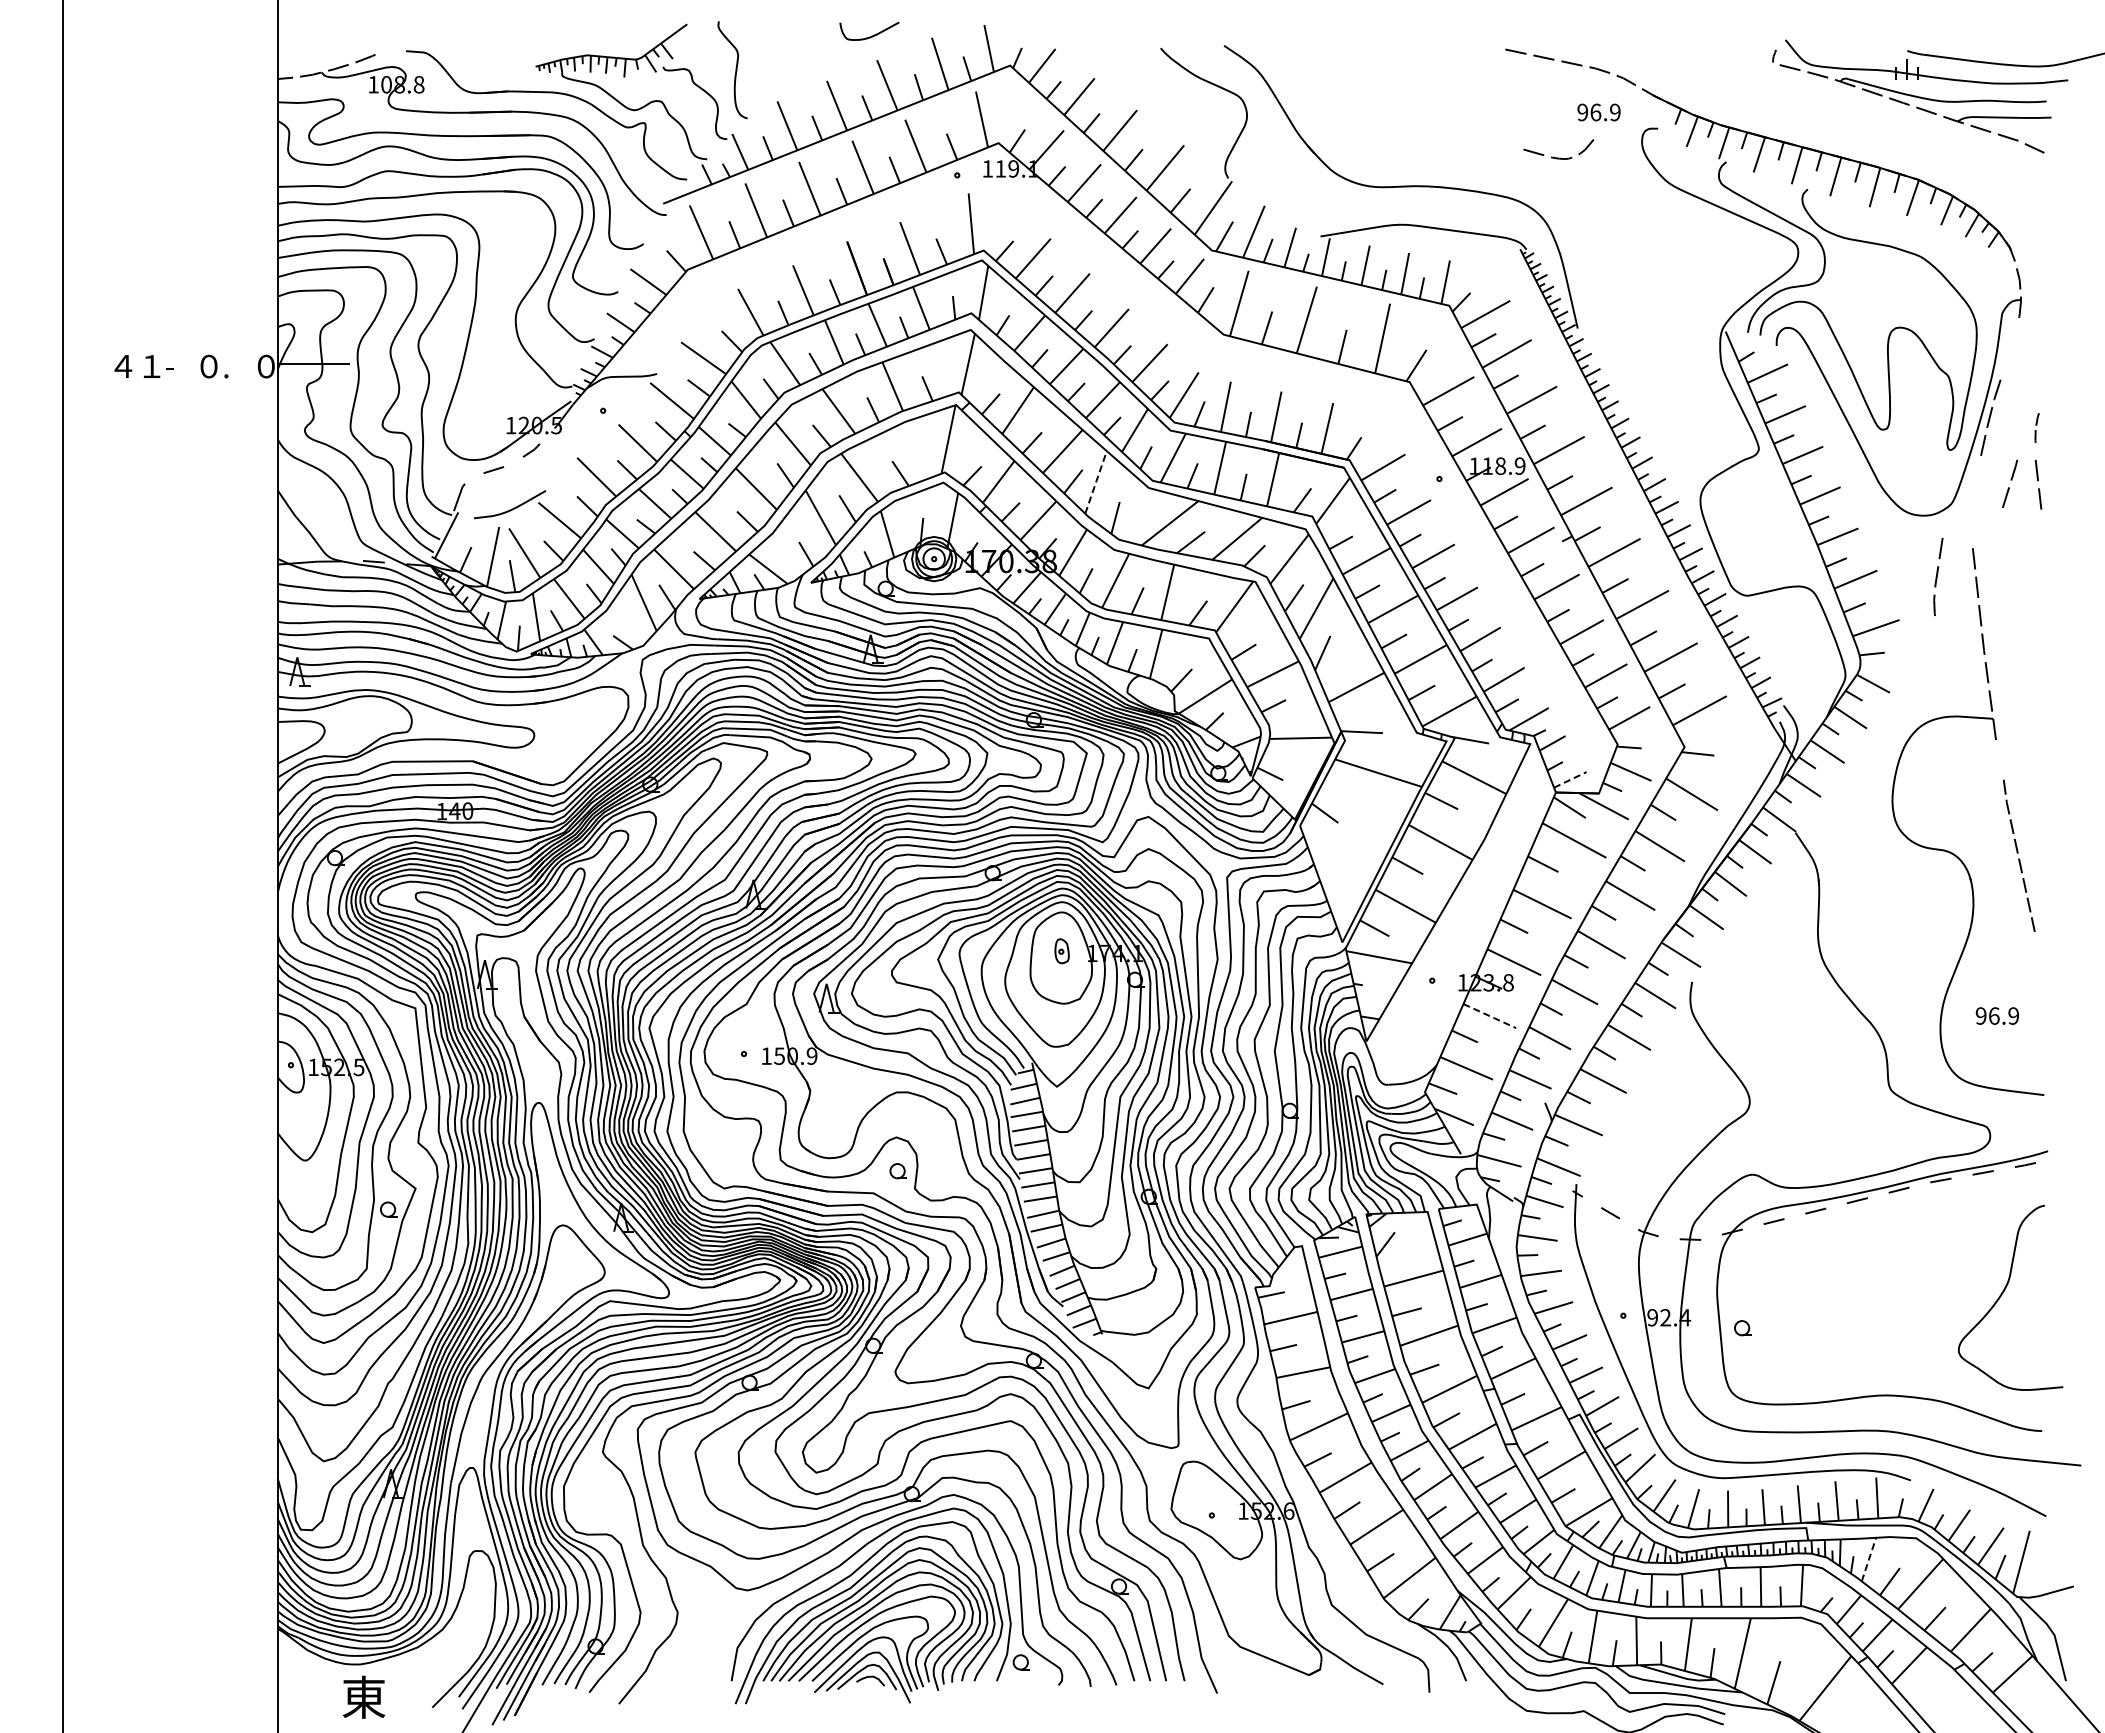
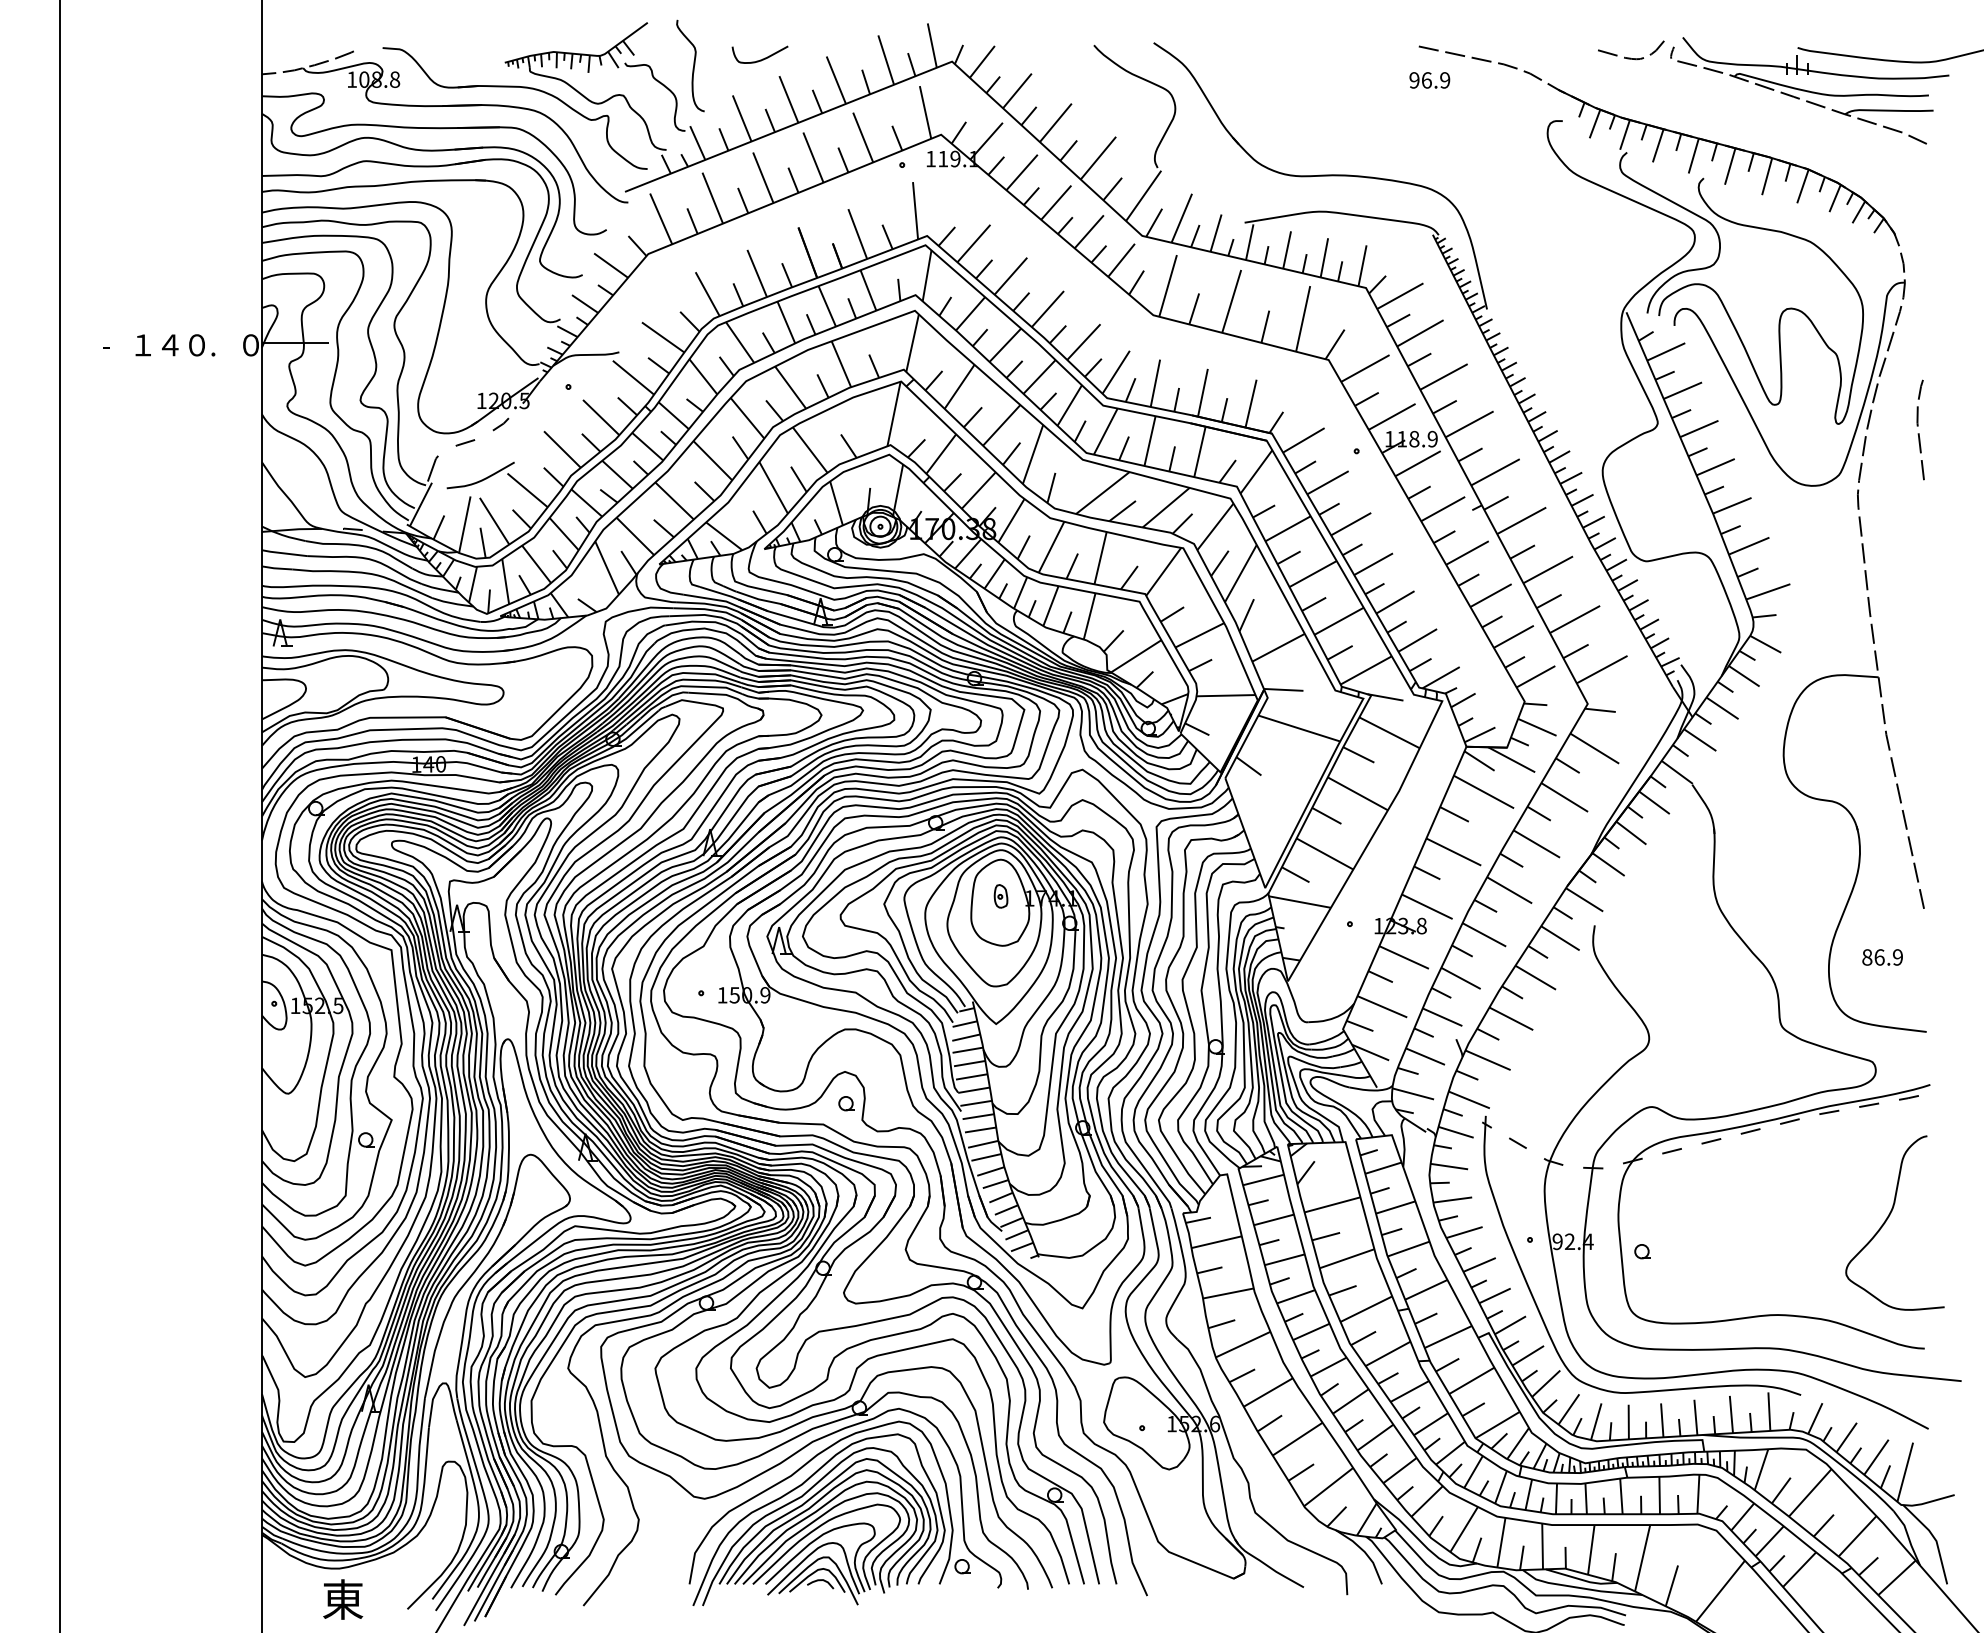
curve: (871, 35) -> (762, 58), moved
text: (1598, 112) -> (1429, 80), moved
part: (1558, 157) -> (1631, 57), moved
text: (120, 366) -> (113, 345), ４ -> -
text: (177, 366) -> (167, 345), - -> ４
part: (2036, 427) -> (1919, 402), size x1.67
line: (2010, 480) -> (1894, 325), moved
line: (1096, 481) -> (1033, 453), dashed -> solid
part: (1938, 576) -> (1861, 472), moved
line: (1570, 779) -> (1480, 734), dashed -> solid
part: (2019, 855) -> (1903, 806), size x1.43
text: (1980, 1015) -> (1866, 956), 96.9 -> 86.9
line: (1489, 1016) -> (1403, 957), dashed -> solid
line: (1868, 1559) -> (1761, 1469), dashed -> solid

